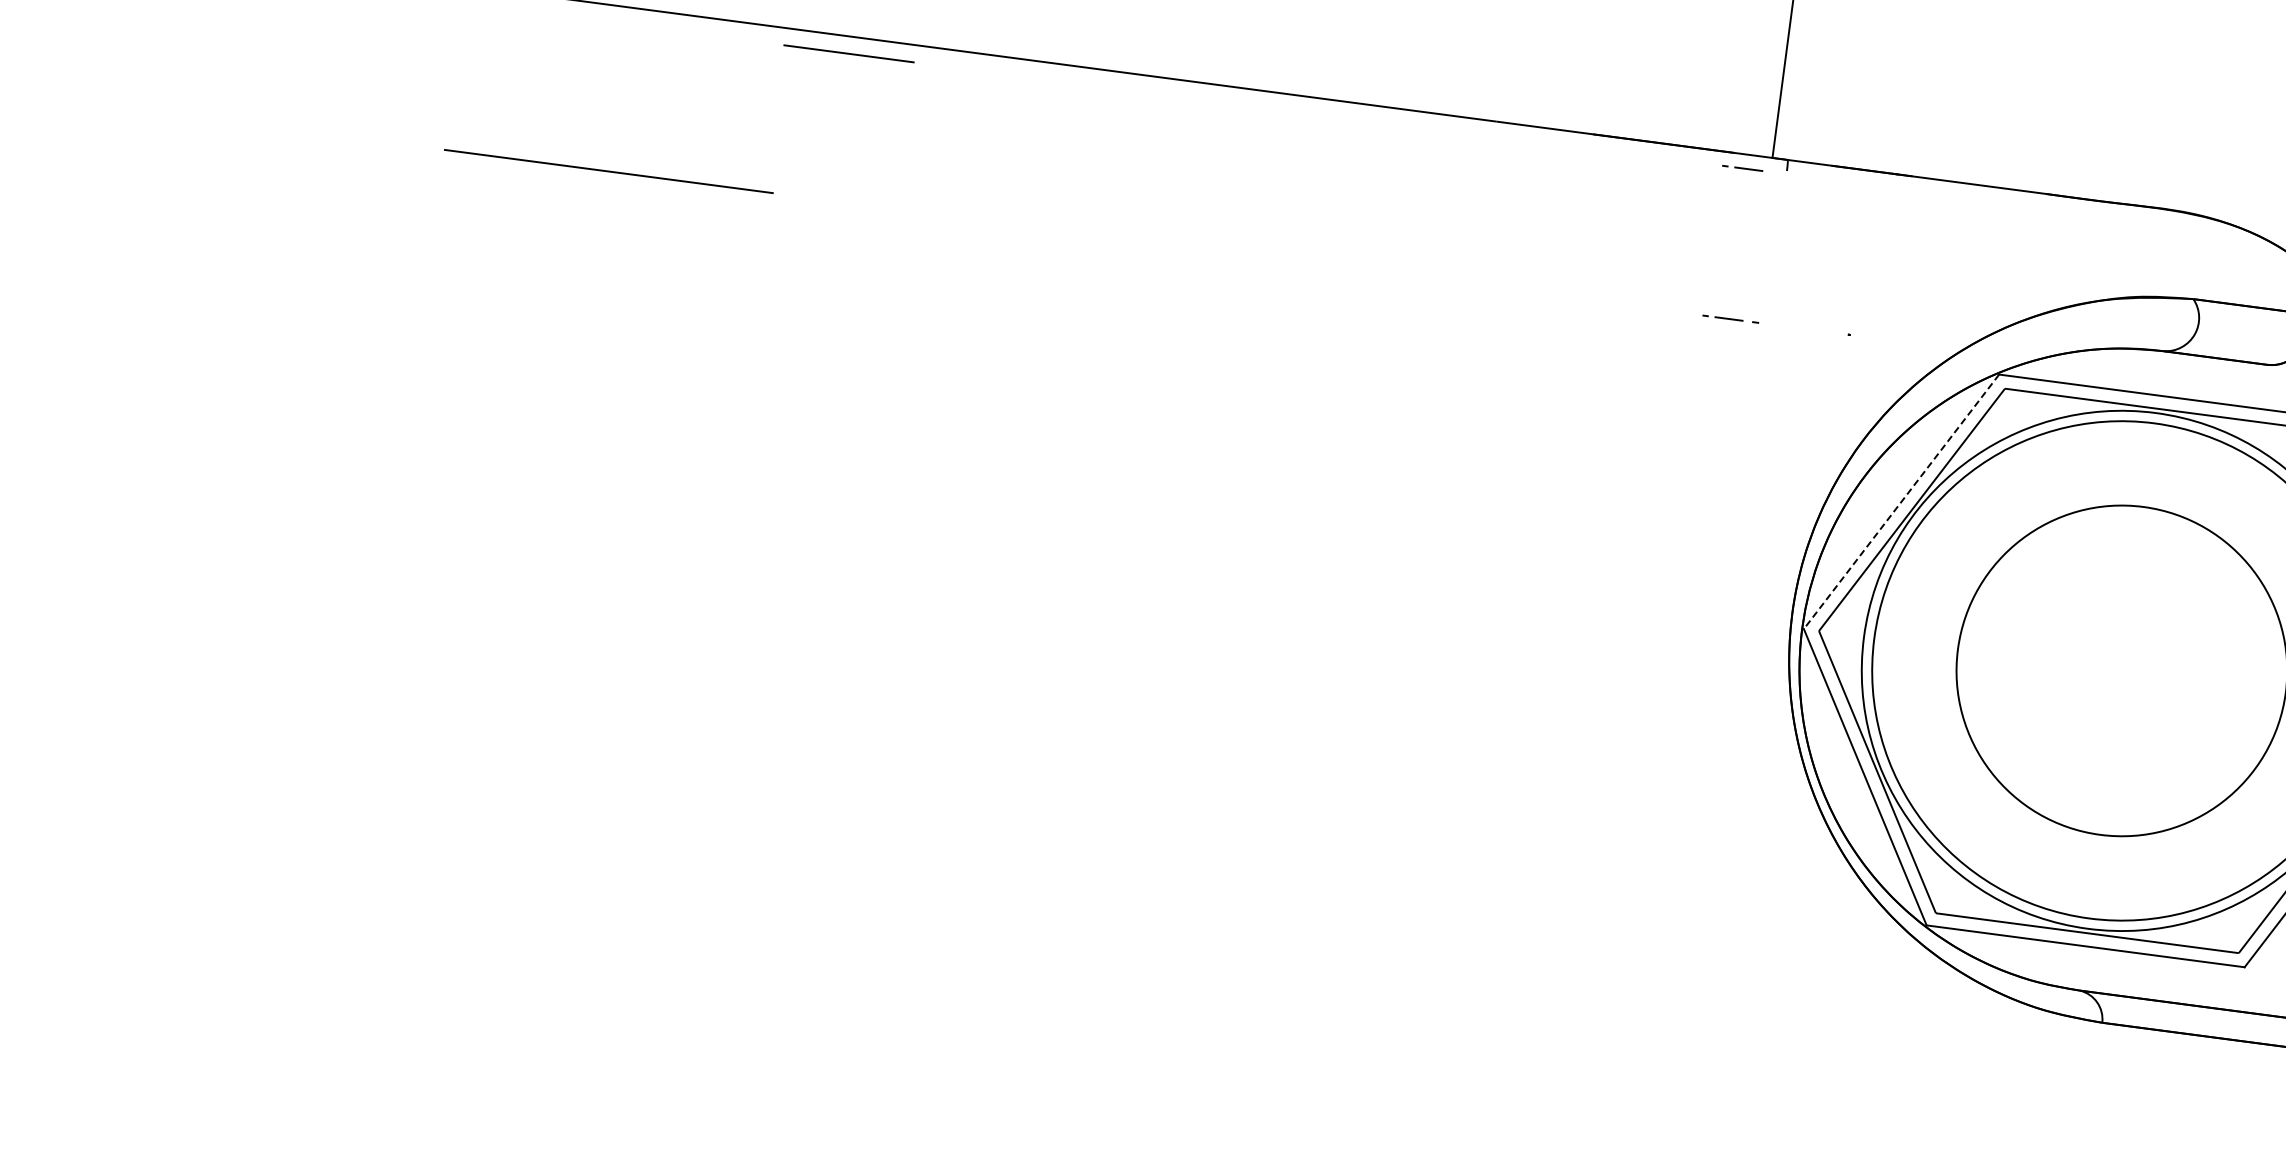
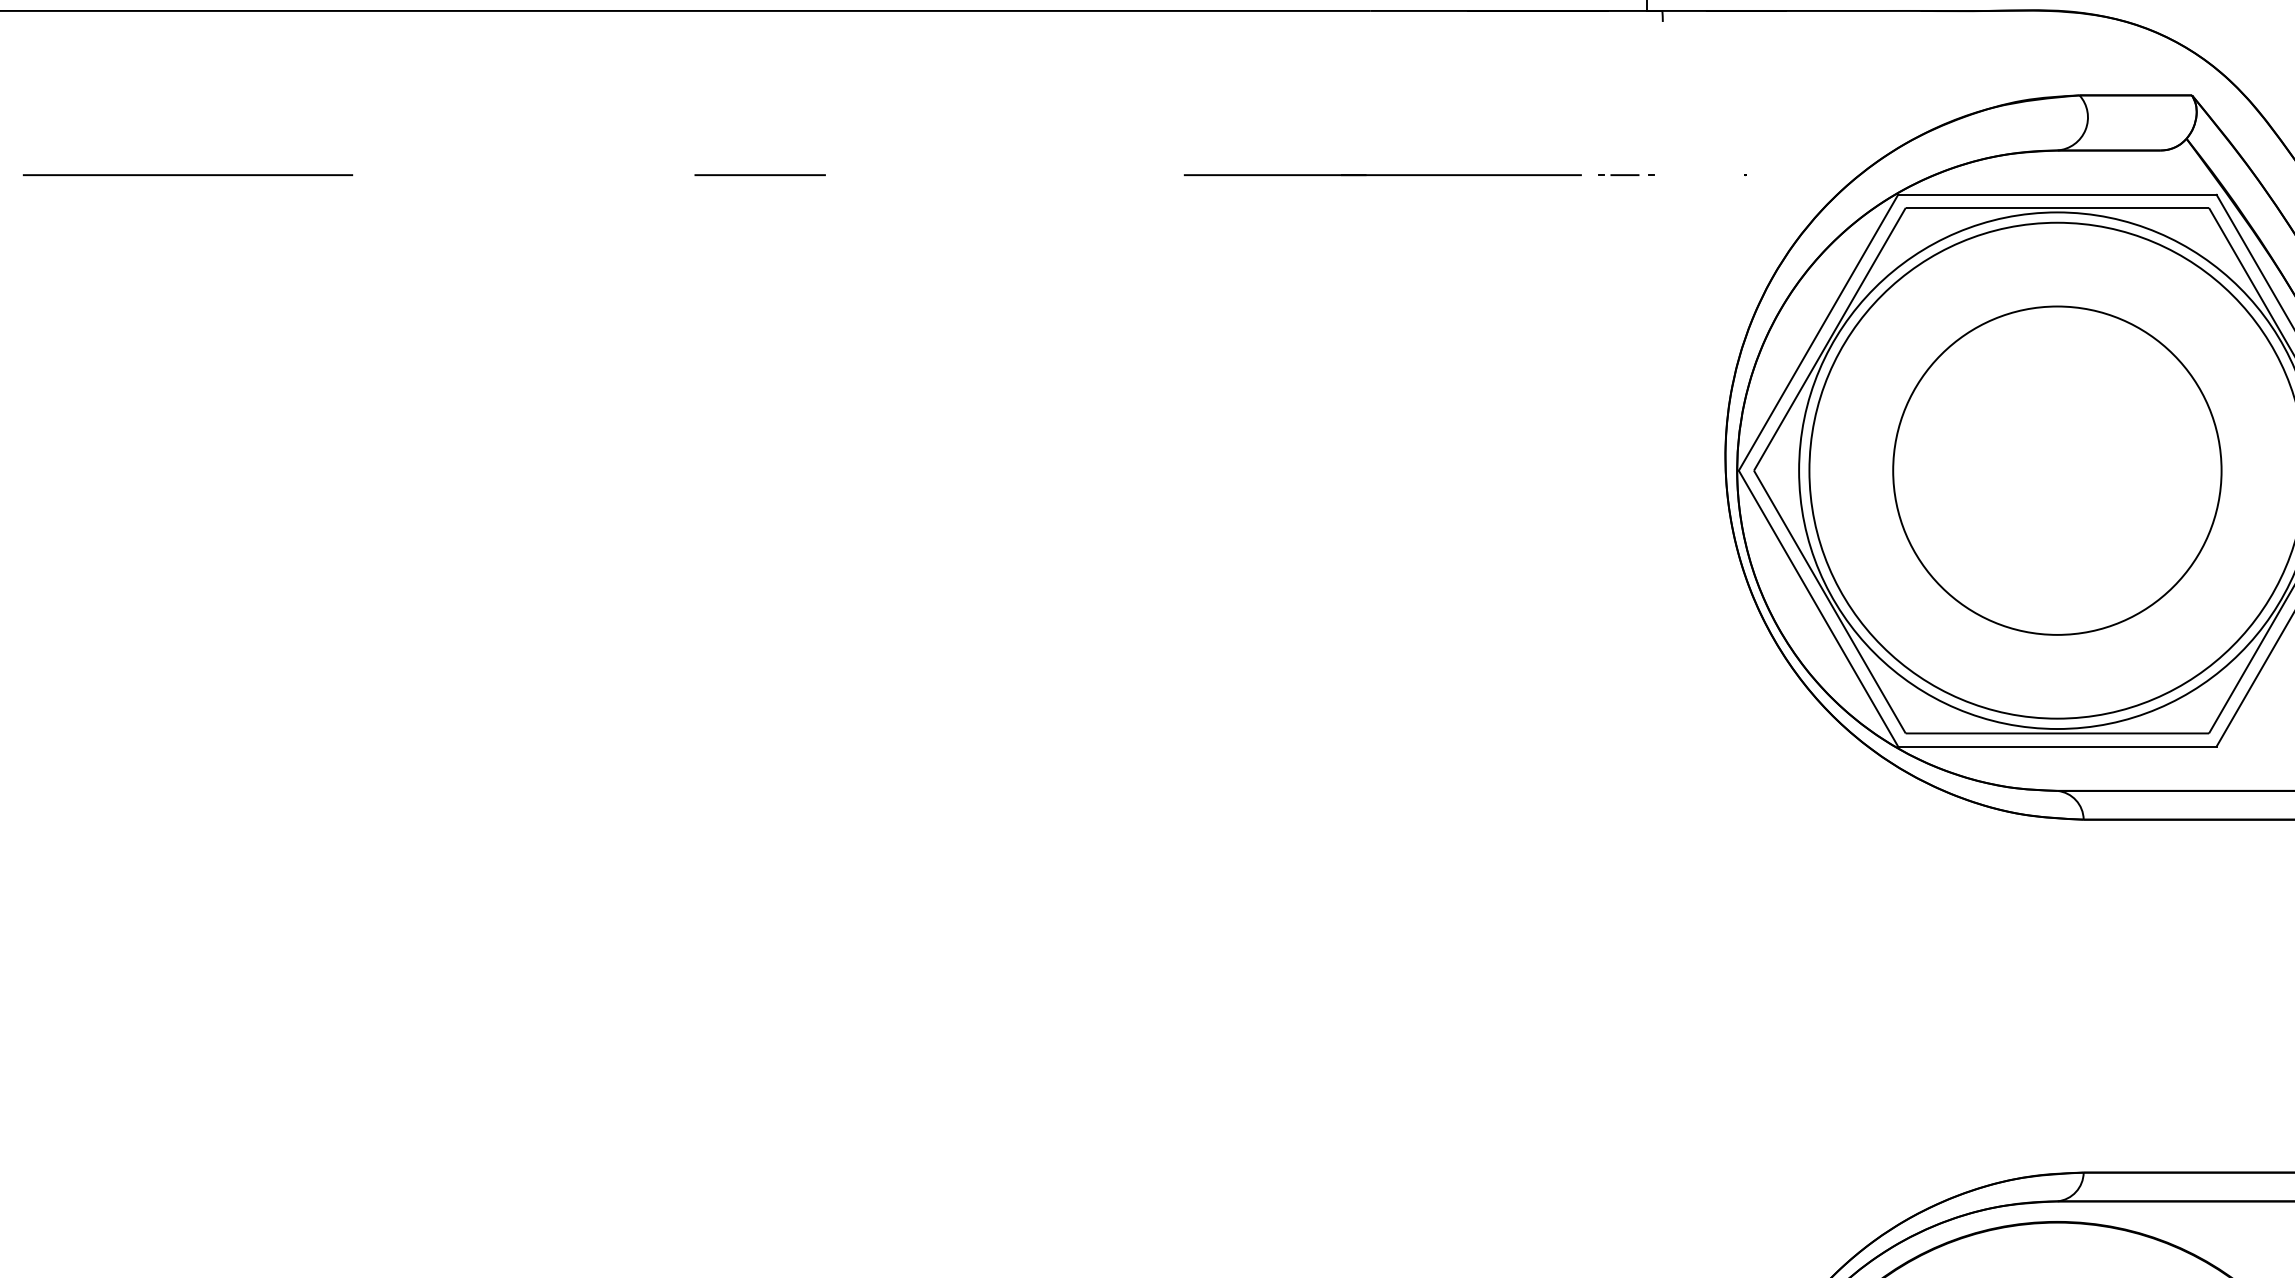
line: (848, 53) -> (759, 174), moved
line: (1742, 167) -> (1618, 24), removed
line: (608, 170) -> (187, 174), moved
line: (1486, 287) -> (1382, 175), added
line: (1901, 502) -> (1818, 333), dashed -> solid

